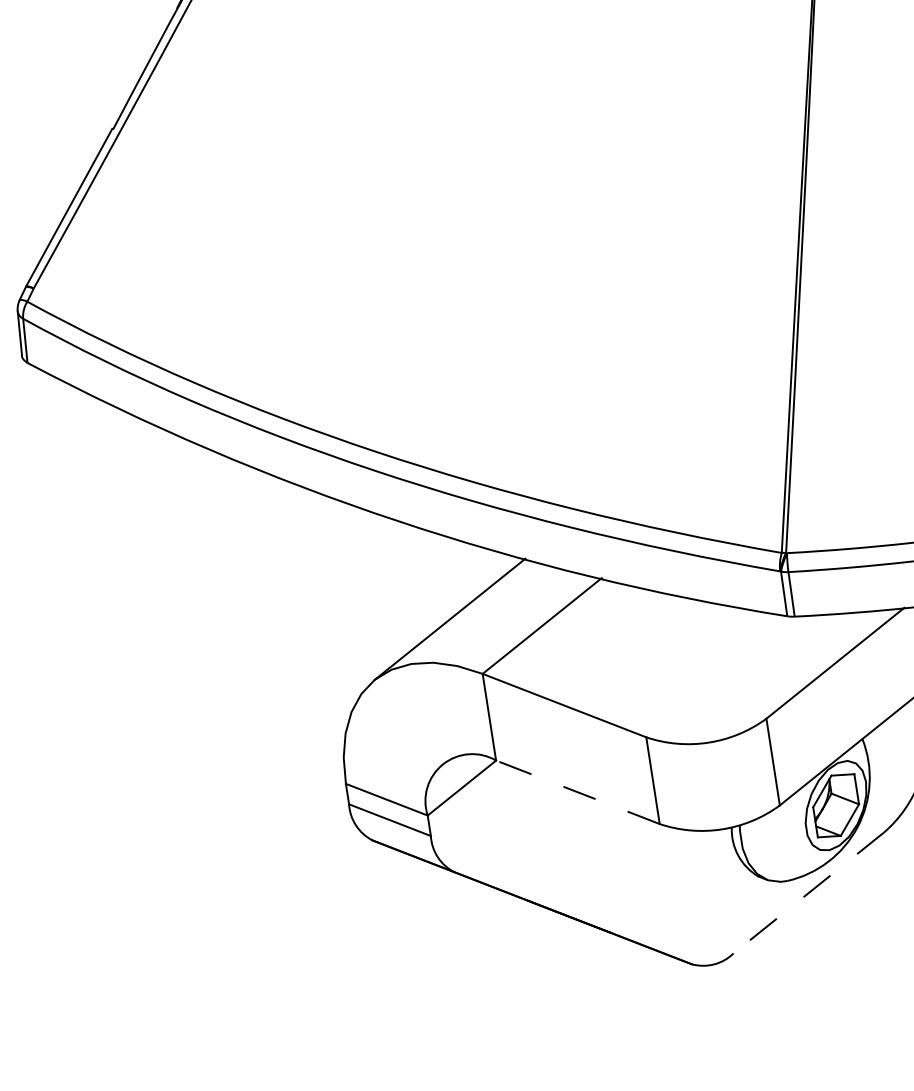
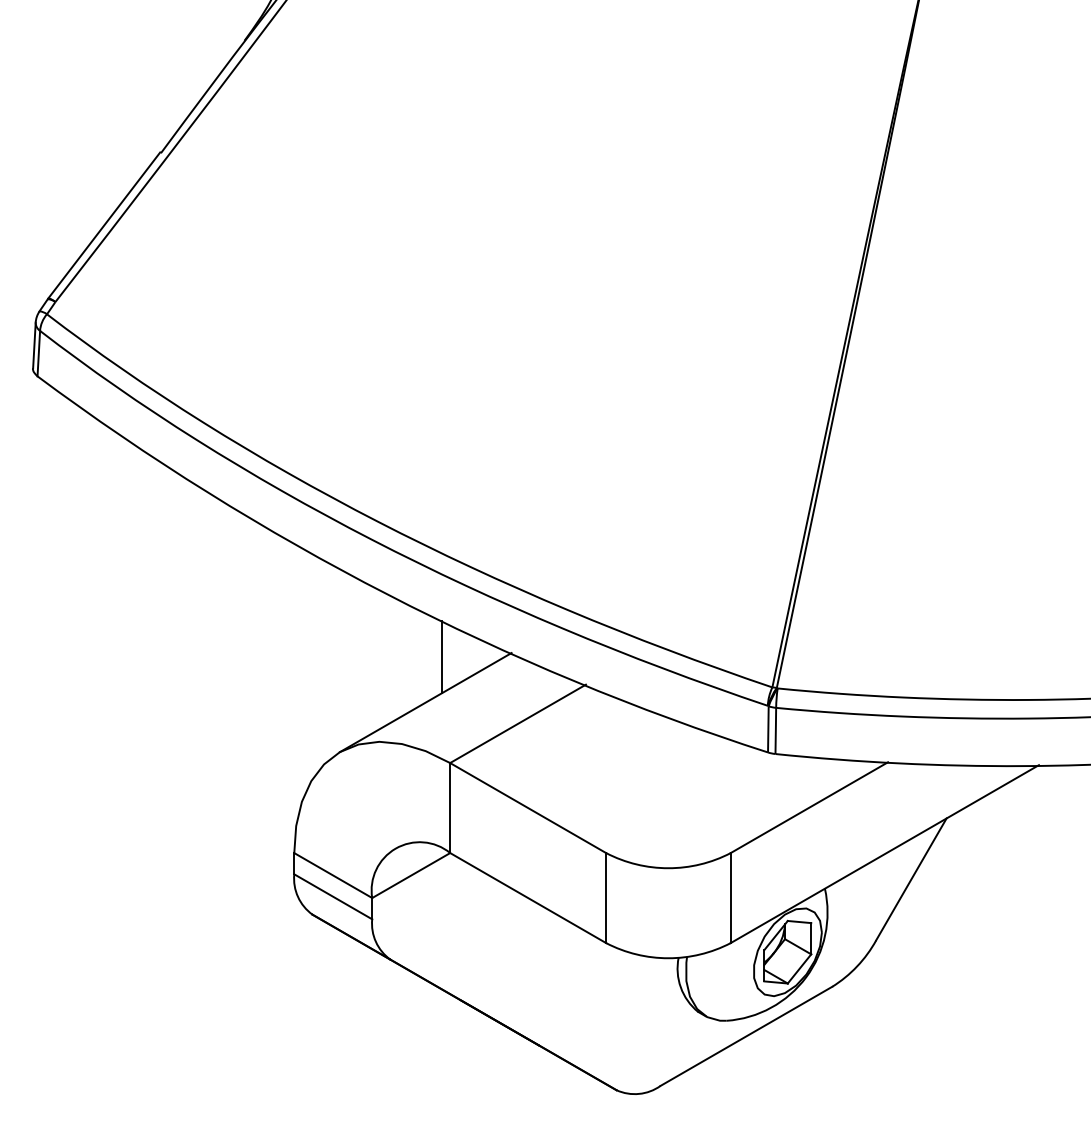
line: (459, 572) -> (442, 656), added
line: (577, 791) -> (527, 897), dashed -> solid
line: (808, 893) -> (746, 1036), dashed -> solid

